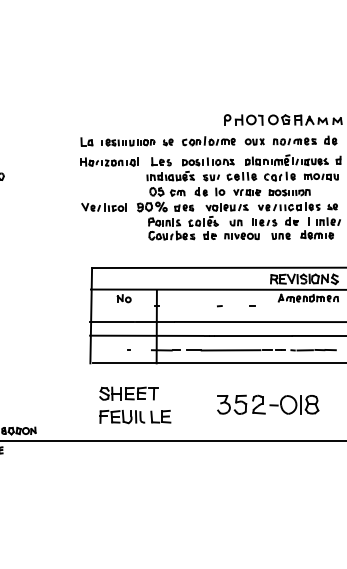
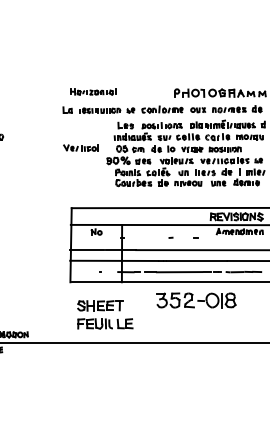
part: (109, 161) -> (93, 91), moved
part: (103, 206) -> (80, 147), moved
part: (268, 404) -> (196, 300), moved

